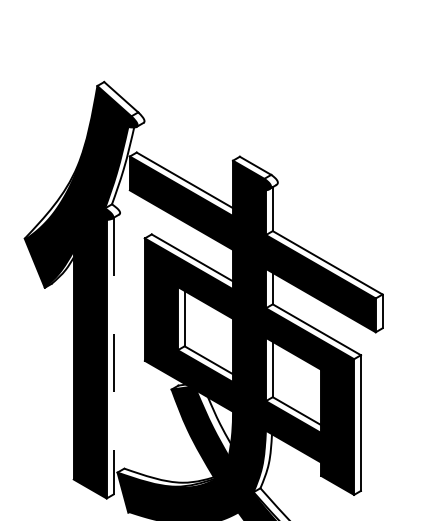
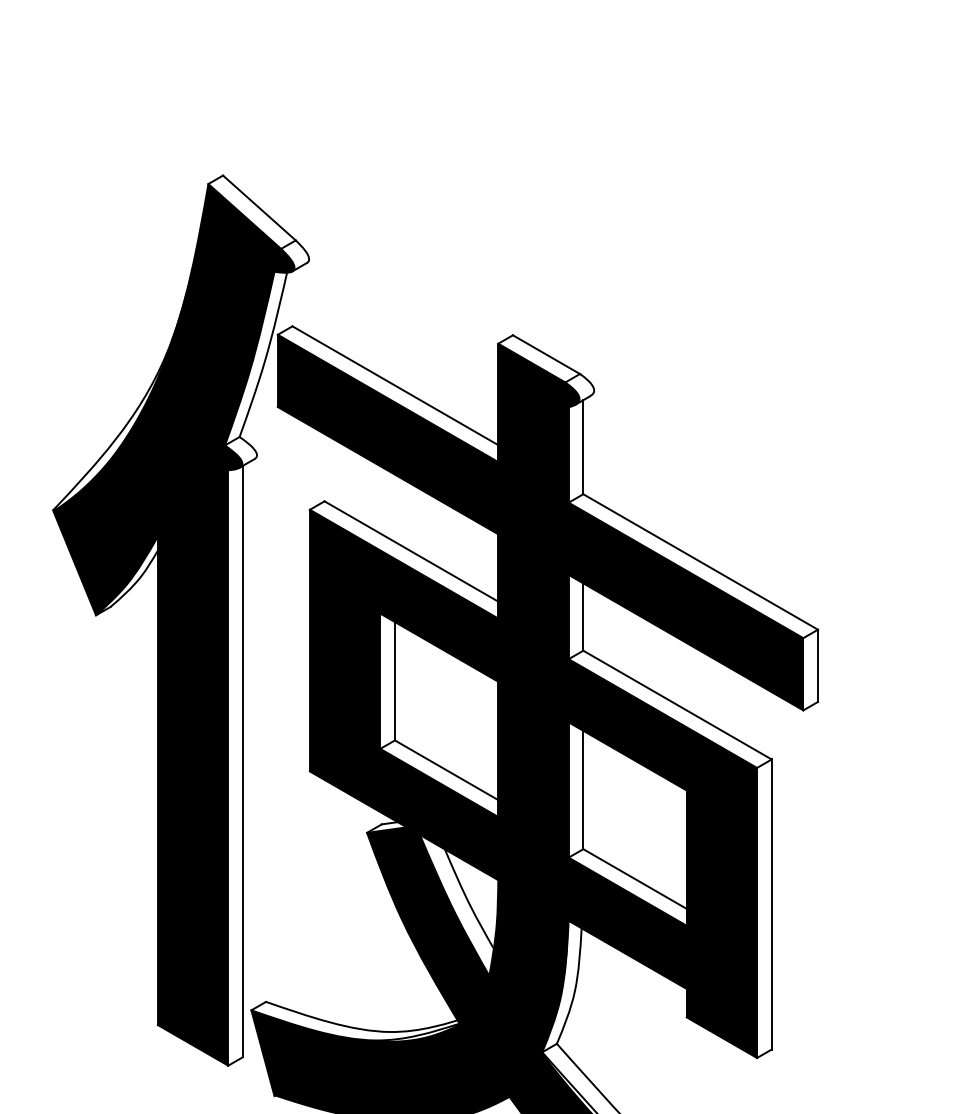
line: (113, 356) -> (242, 762), dashed -> solid

